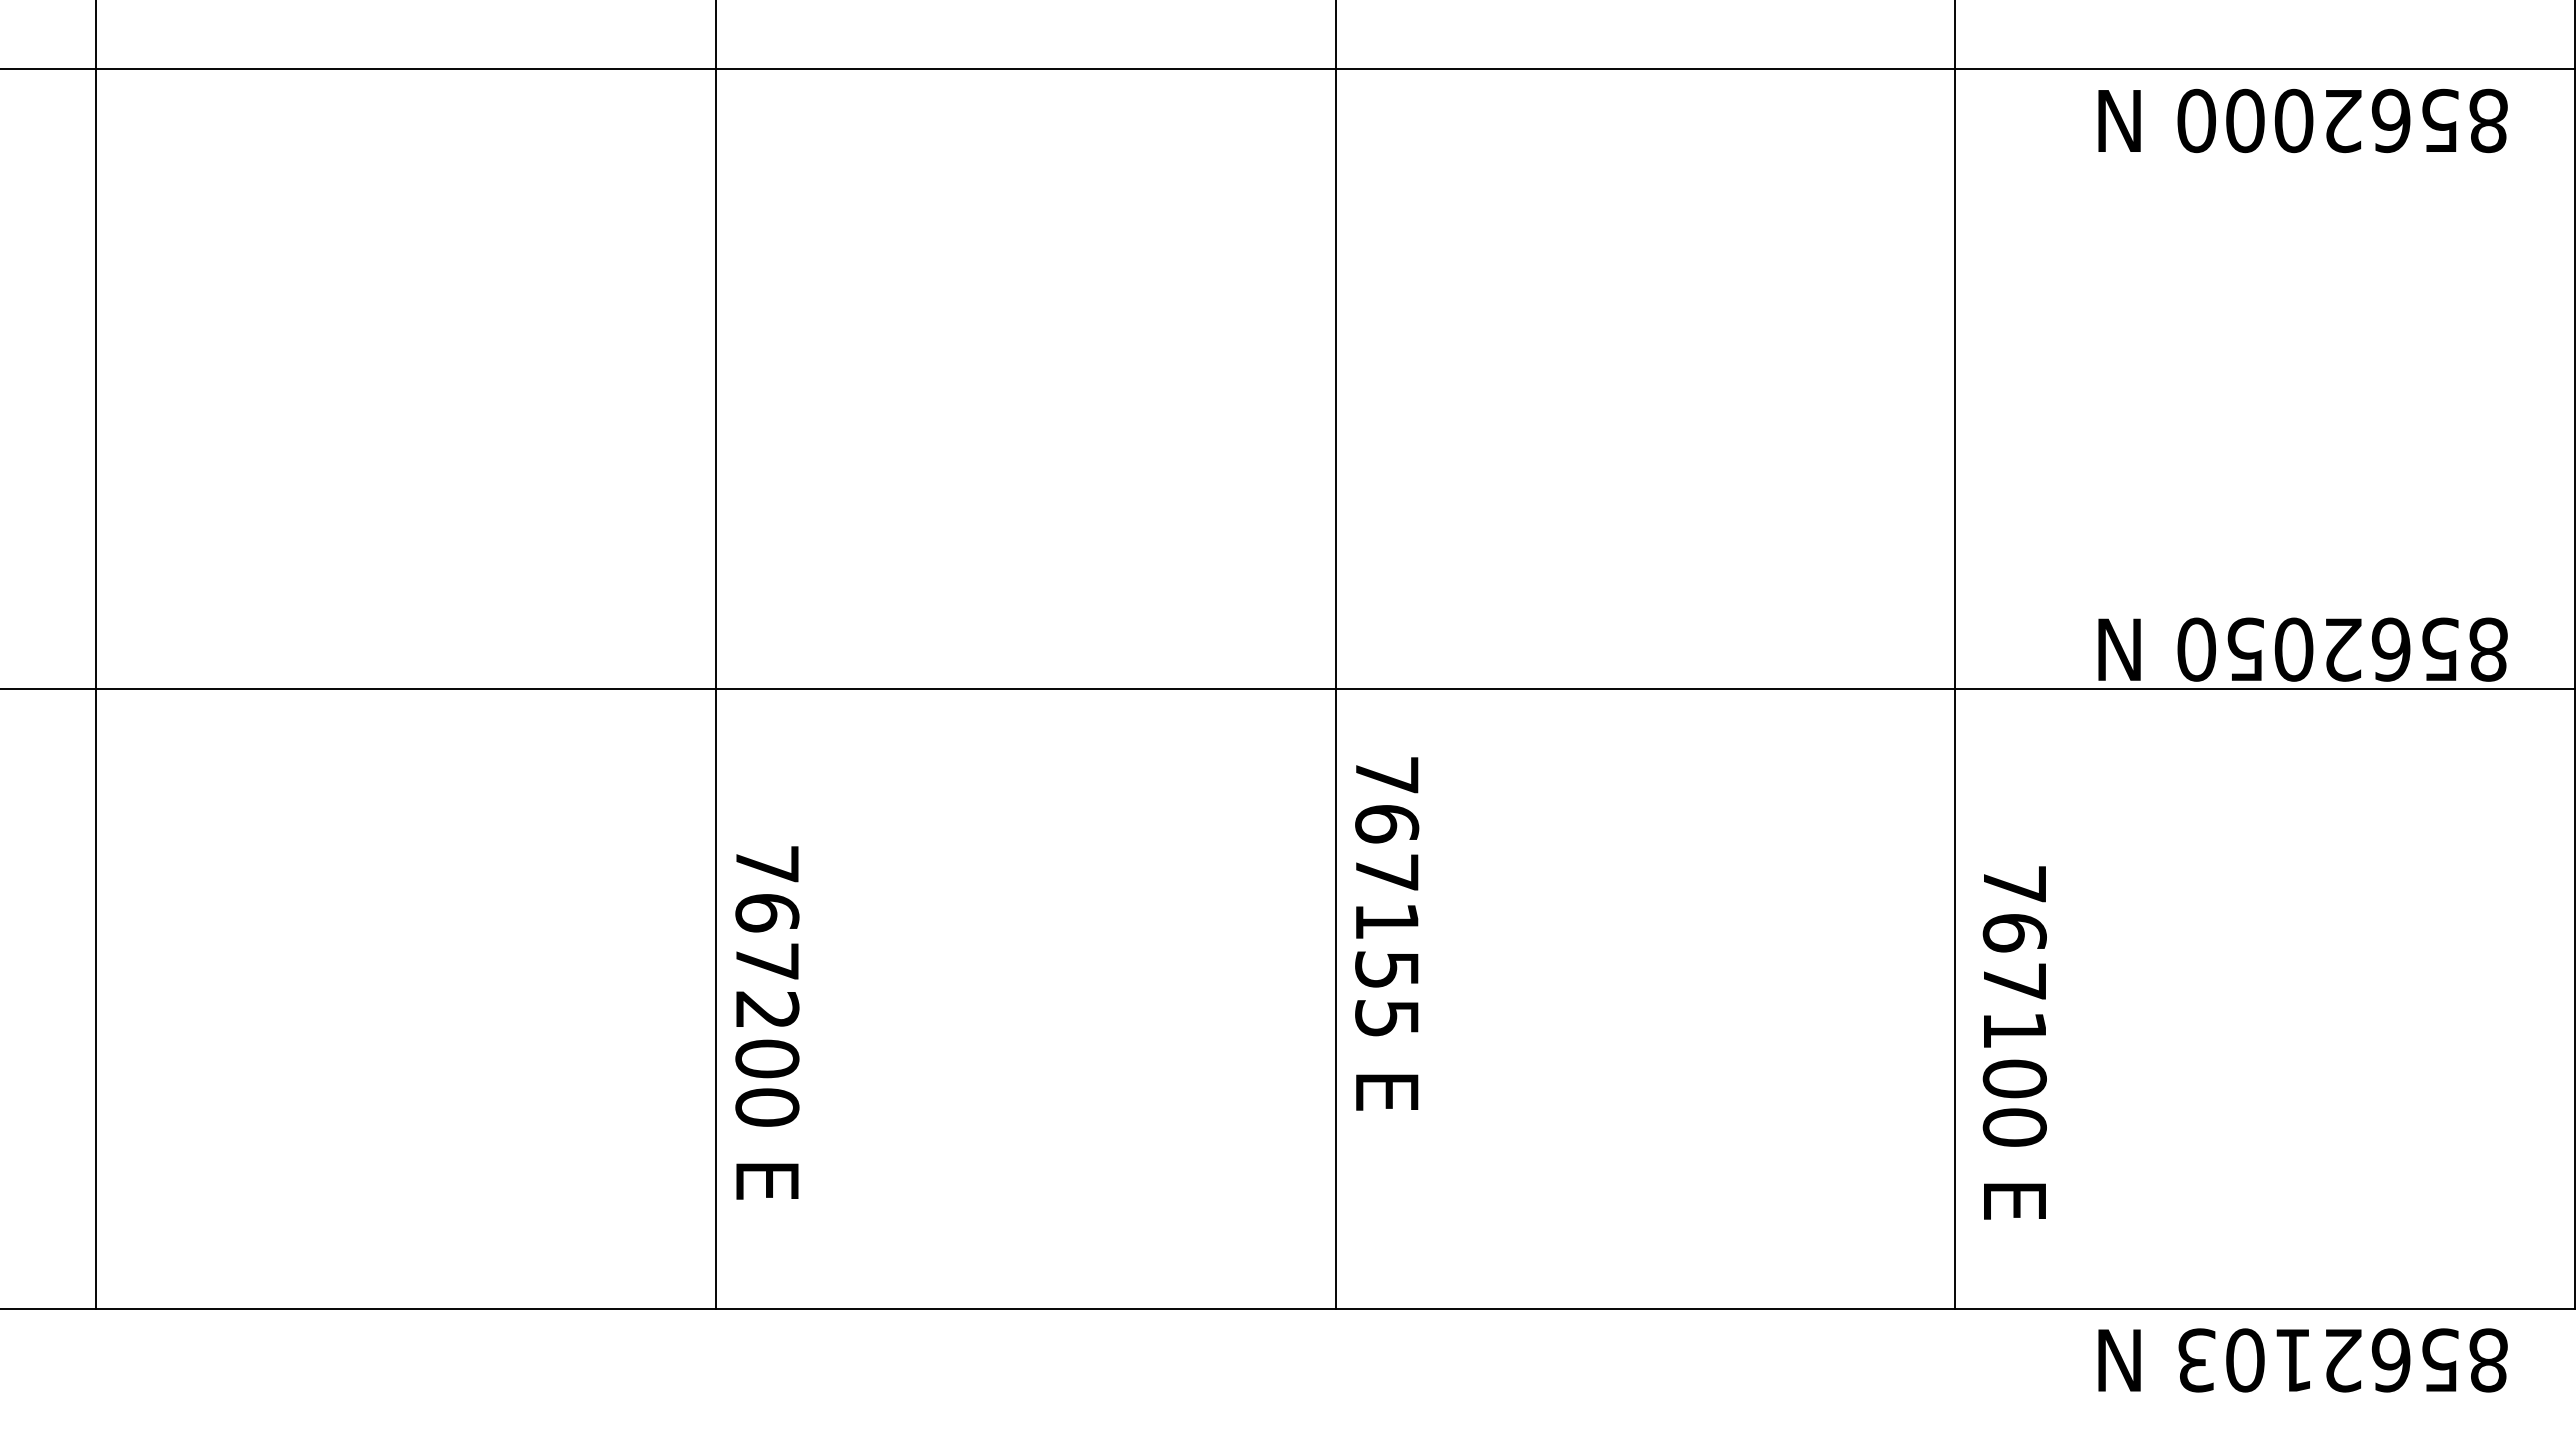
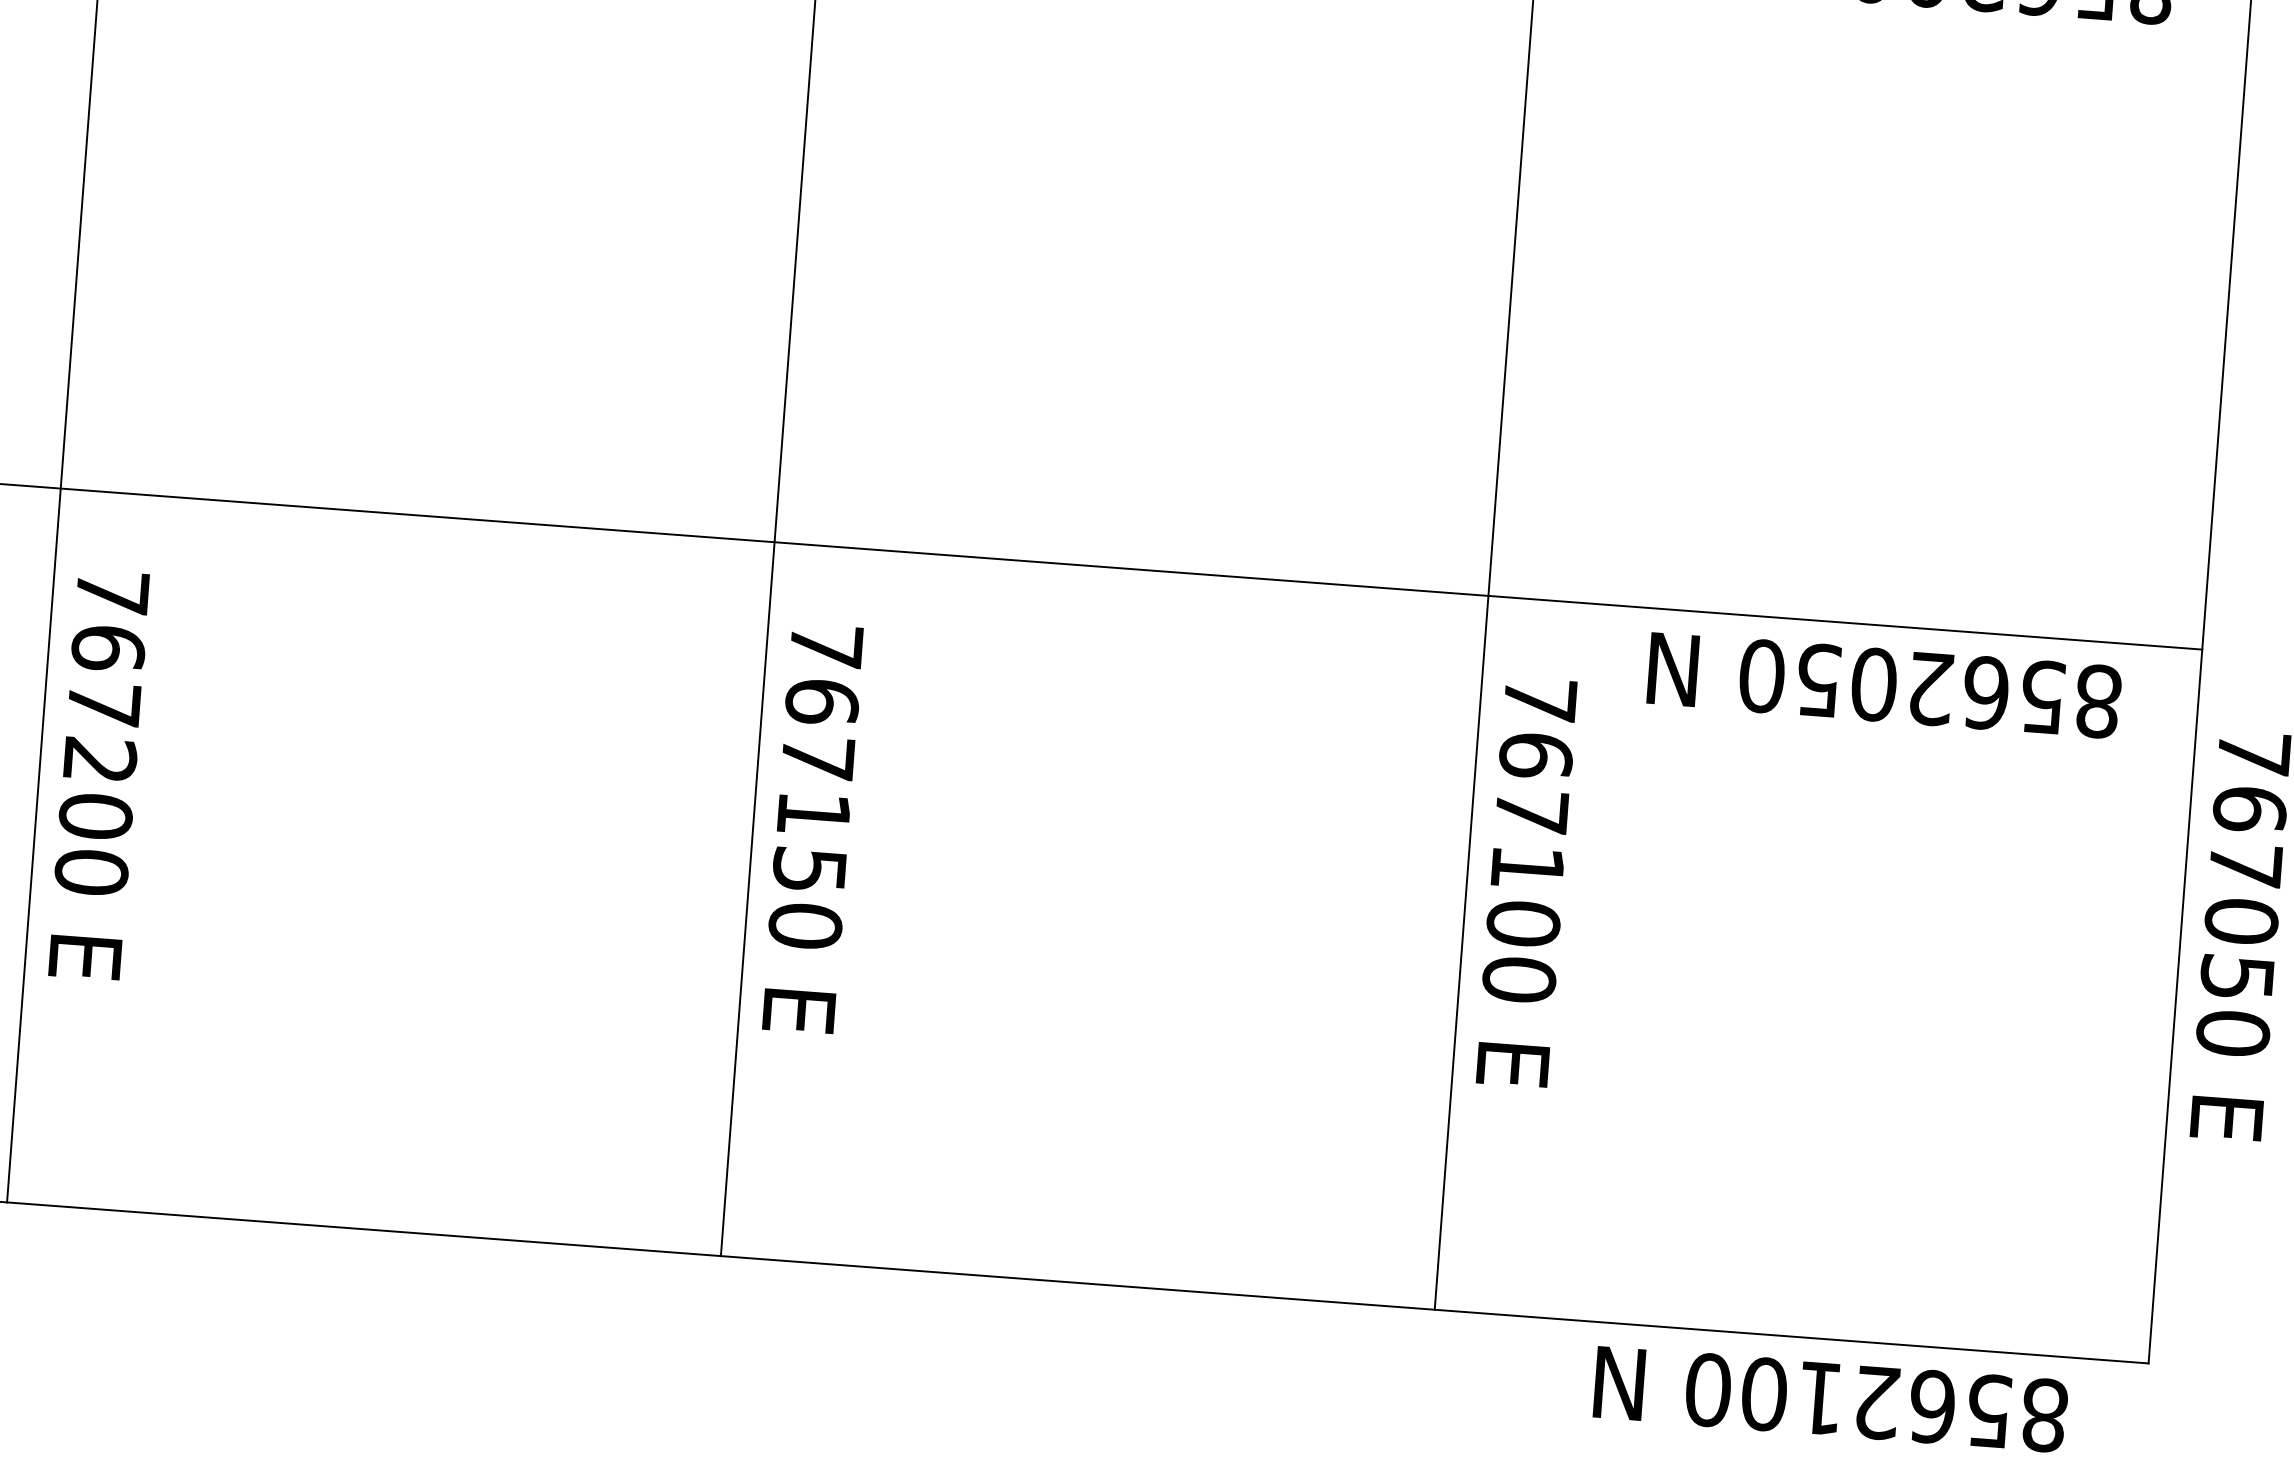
text: (2302, 649) -> (1883, 685), moved
text: (1387, 1018) -> (805, 926), 767155 -> 767150
text: (767, 1022) -> (99, 774), moved
text: (2014, 1042) -> (1526, 881), moved
text: (2196, 1360) -> (1708, 1390), 8562103 -> 8562100

